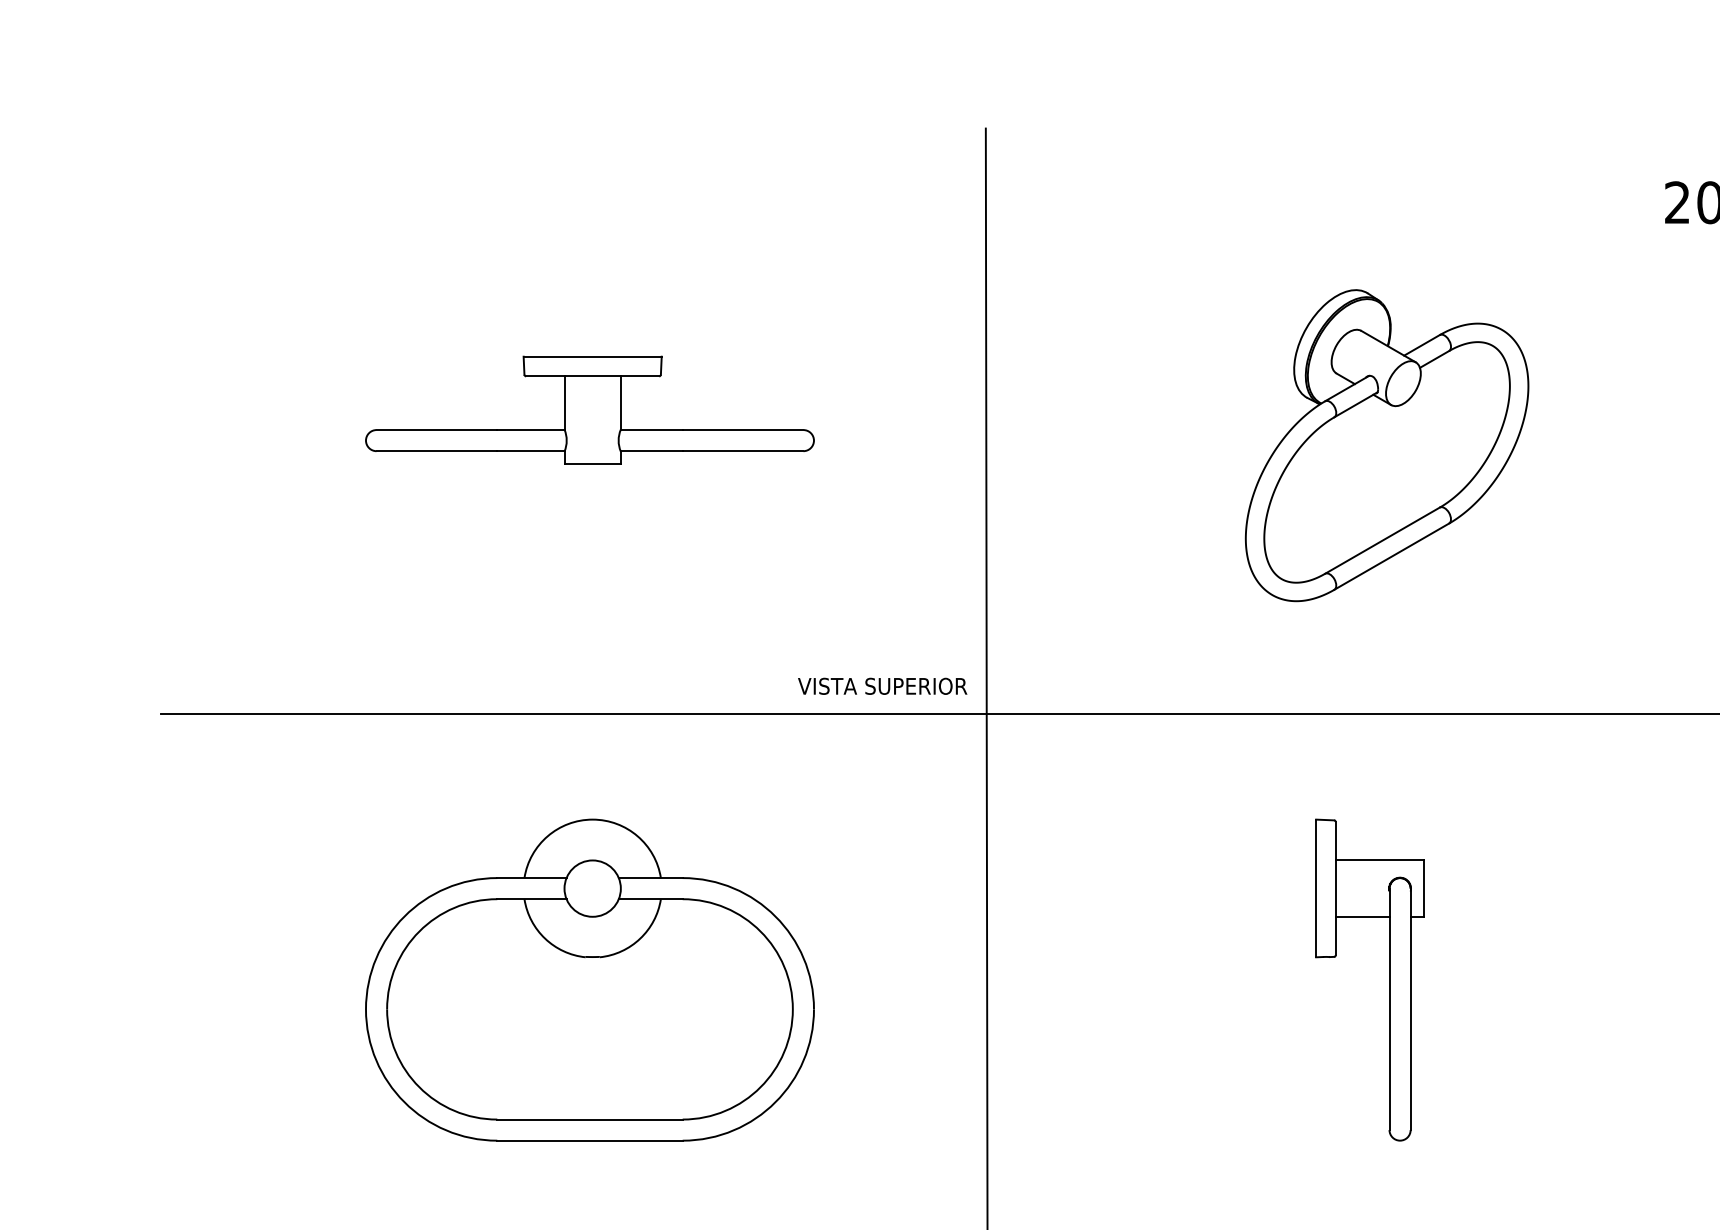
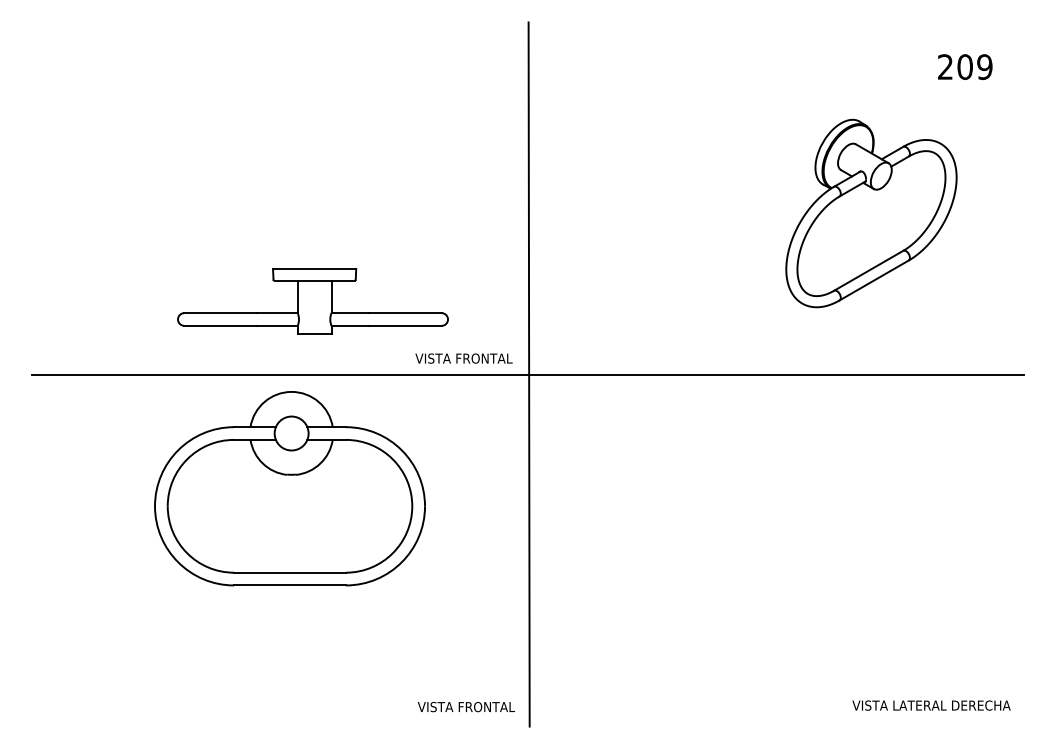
part: (589, 410) -> (312, 301), moved
part: (1387, 445) -> (871, 213), moved
text: (915, 686) -> (486, 358), VISTA SUPERIOR -> VISTA FRONTAL
part: (589, 979) -> (289, 488), moved
part: (1388, 979) -> (771, 535), removed

